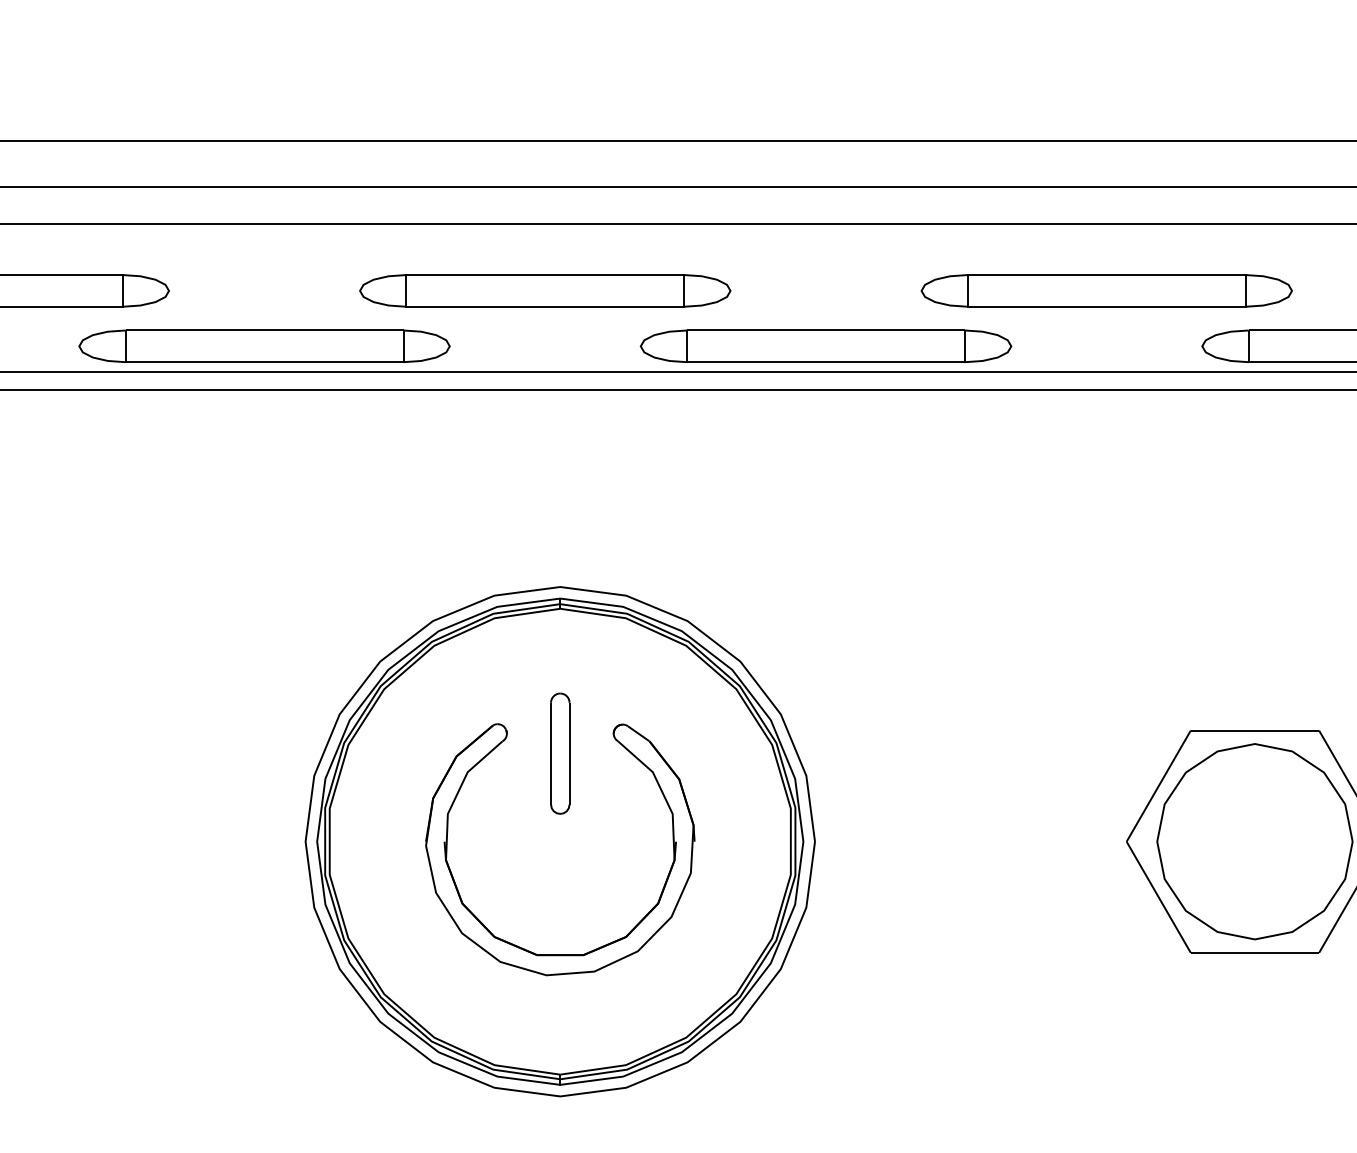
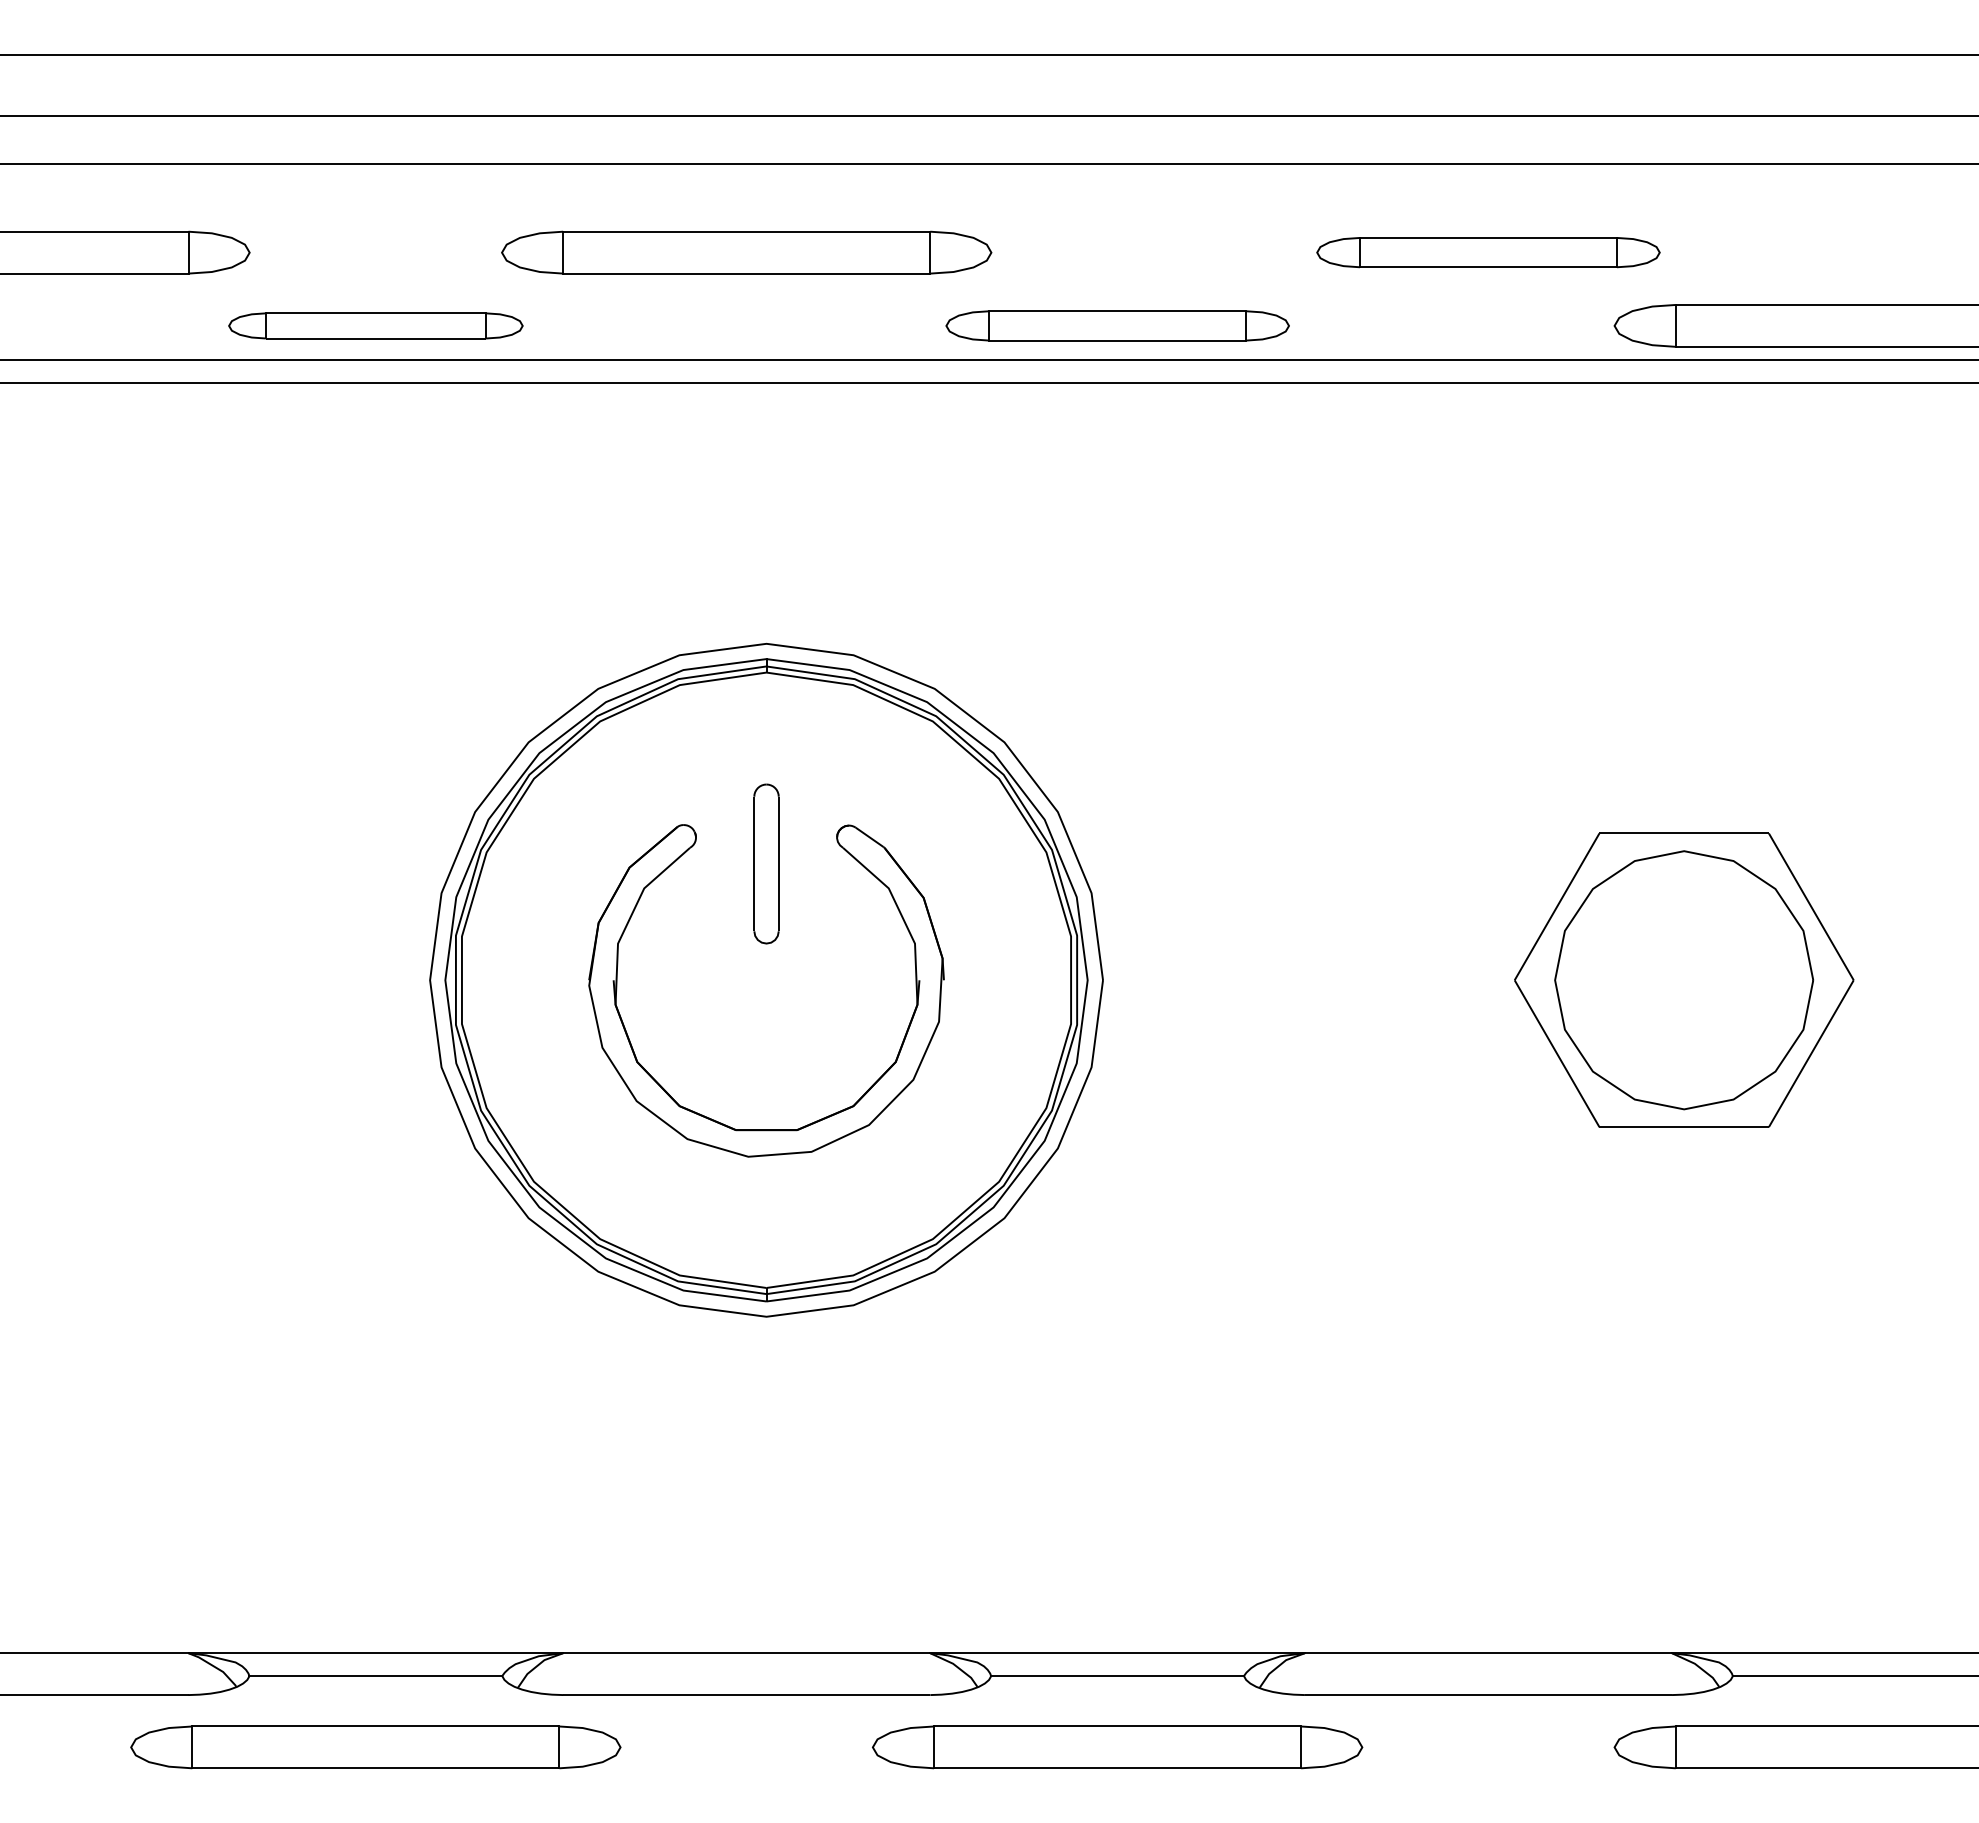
part: (1106, 290) -> (1488, 252), size x0.7
part: (264, 346) -> (375, 325), size x0.6
part: (825, 346) -> (1117, 325), size x0.7

